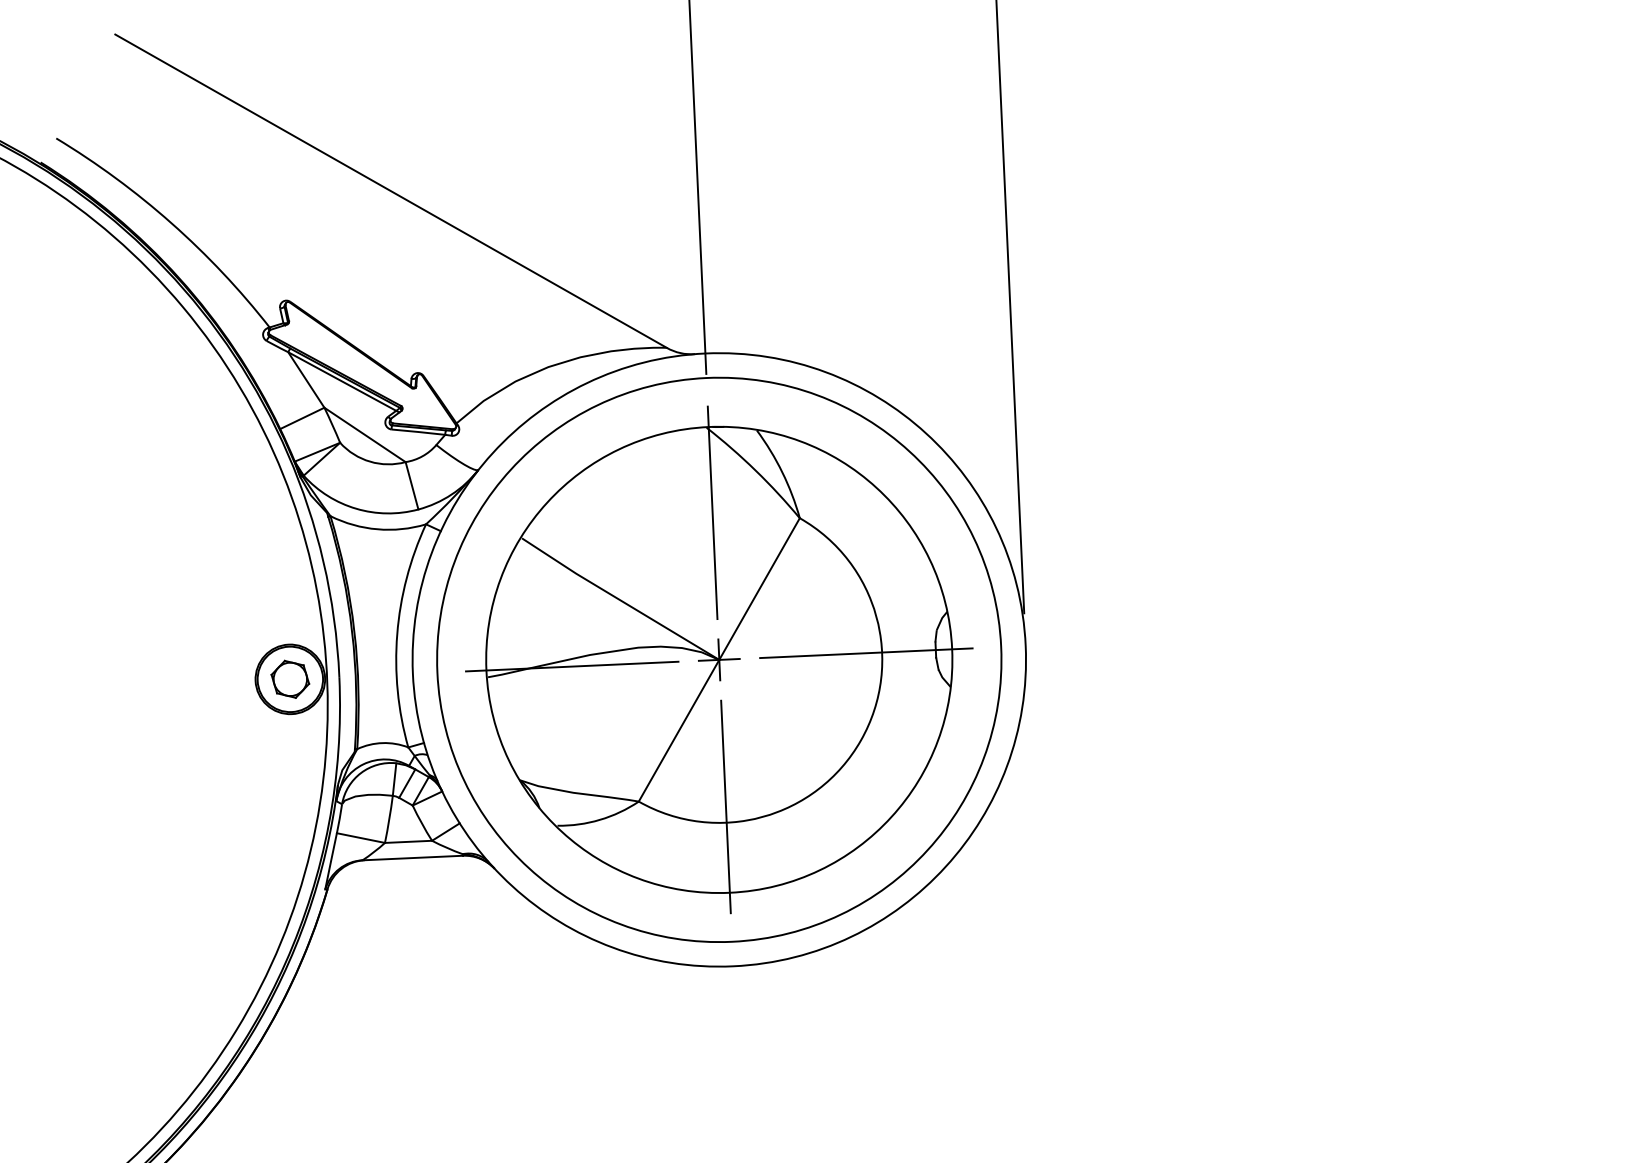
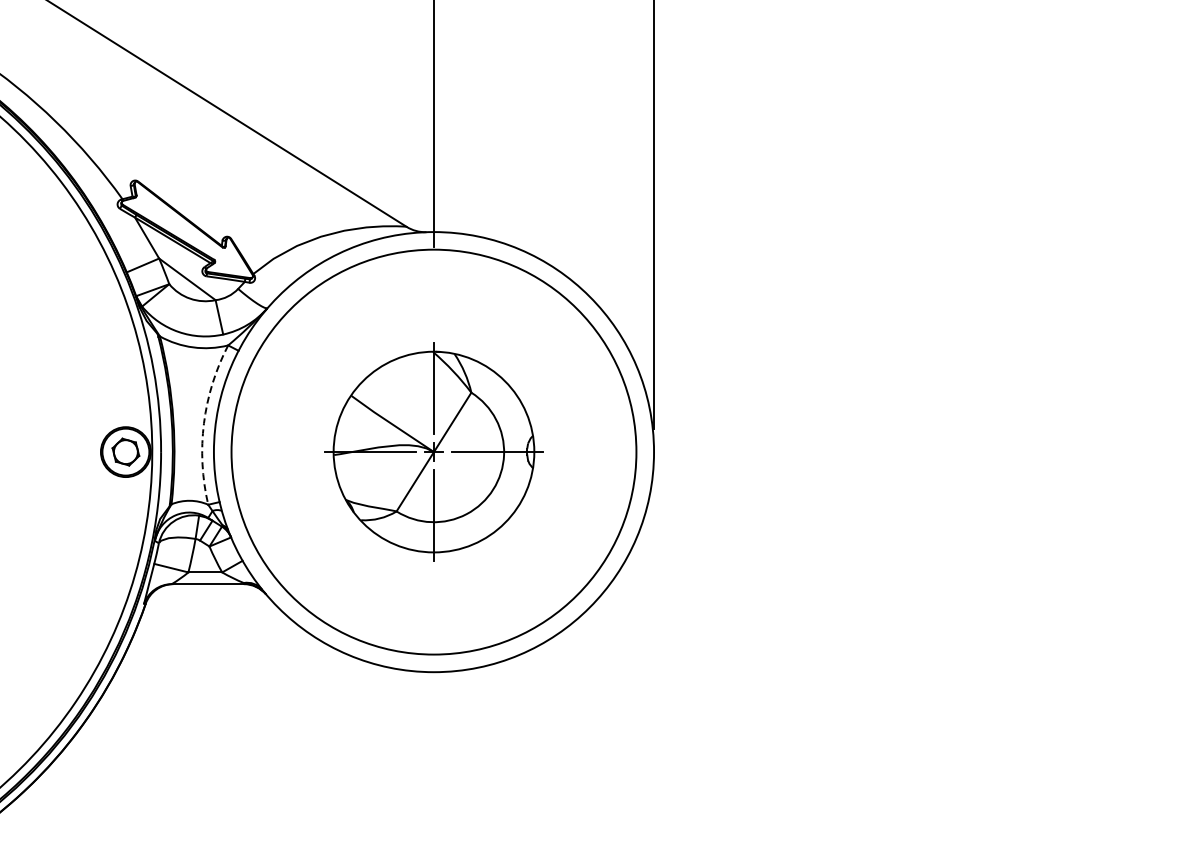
arc: (396, 634) -> (203, 423), solid -> dashed
part: (718, 659) -> (433, 451), size x0.6

